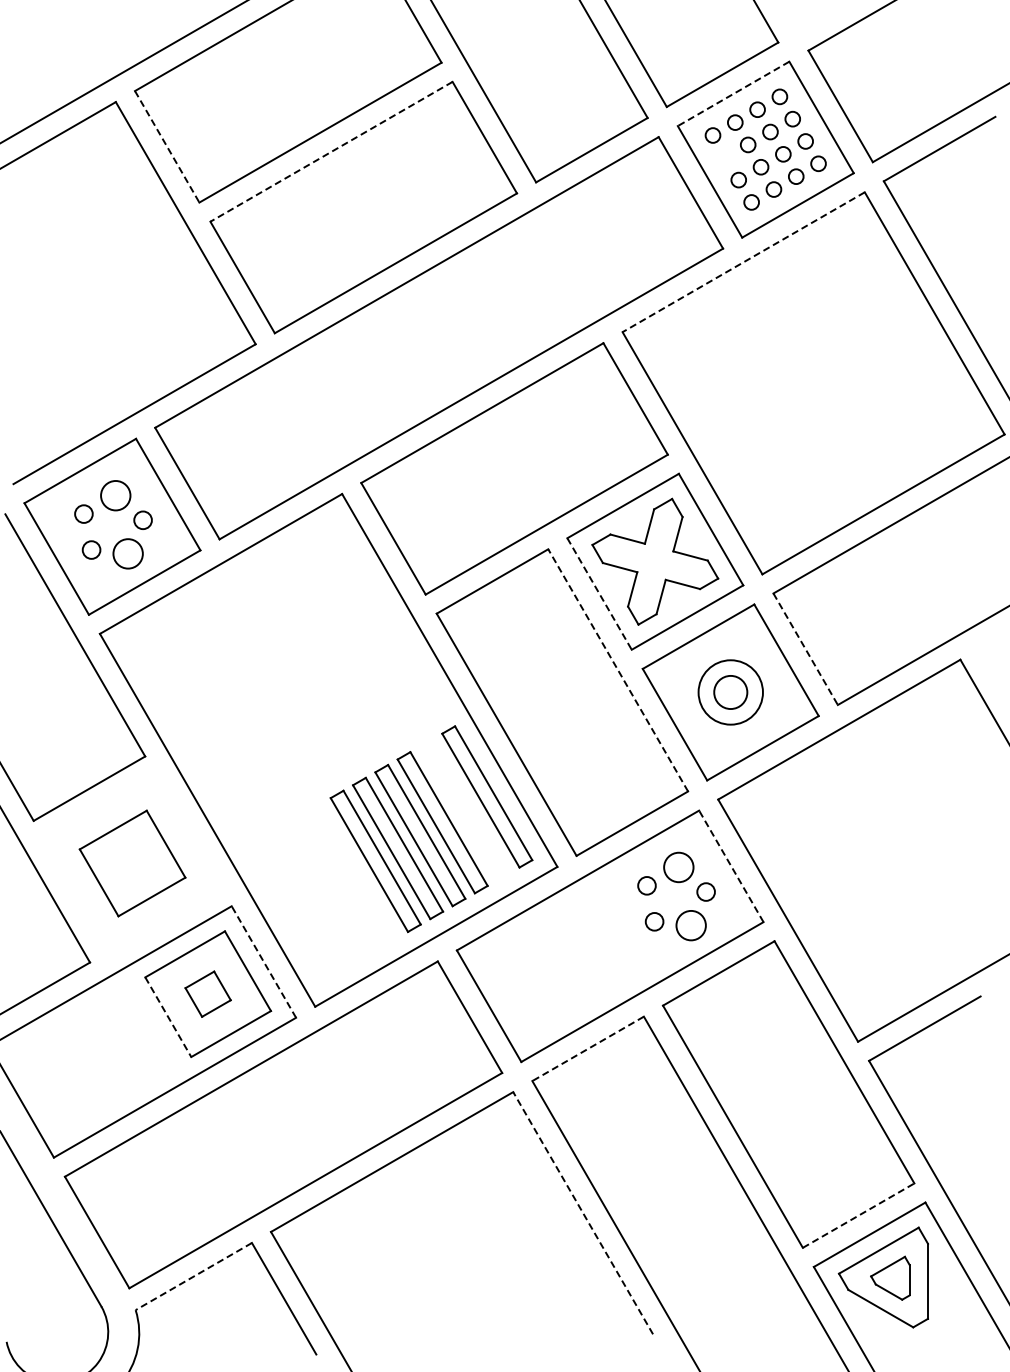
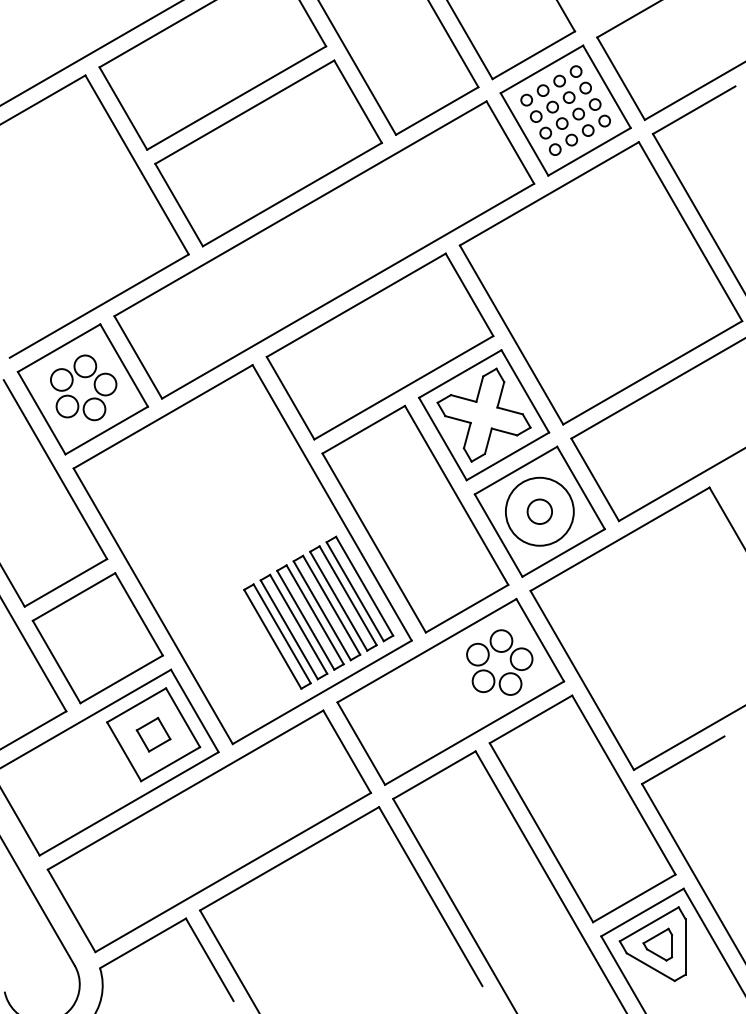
line: (733, 94) -> (541, 69), dashed -> solid
line: (167, 147) -> (123, 109), dashed -> solid
line: (331, 151) -> (244, 112), dashed -> solid
circle: (725, 157) -> (535, 116), added
line: (743, 262) -> (549, 194), dashed -> solid
circle: (83, 513) -> (61, 379), size x1.67
circle: (142, 520) -> (105, 384), size x1.67
circle: (91, 549) -> (67, 406), size x1.67
line: (599, 594) -> (442, 439), dashed -> solid
line: (805, 649) -> (595, 480), dashed -> solid
line: (618, 670) -> (456, 495), dashed -> solid
circle: (730, 692) -> (539, 511), size x1.43
part: (464, 809) -> (343, 598), added
part: (132, 863) -> (97, 638), size x1.67
line: (731, 865) -> (540, 639), dashed -> solid
circle: (646, 885) -> (477, 654), size x1.67
circle: (705, 891) -> (521, 658), size x1.67
circle: (654, 921) -> (483, 681), size x1.67
line: (263, 961) -> (194, 710), dashed -> solid
line: (168, 1017) -> (124, 751), dashed -> solid
line: (587, 1049) -> (433, 775), dashed -> solid
line: (583, 1213) -> (431, 896), dashed -> solid
line: (859, 1215) -> (634, 898), dashed -> solid
line: (193, 1276) -> (142, 943), dashed -> solid

